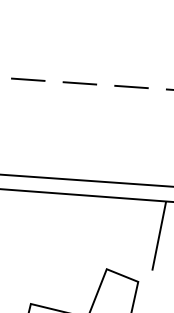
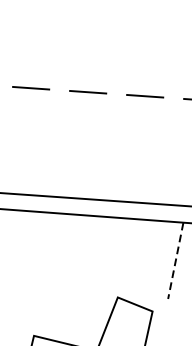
line: (159, 236) -> (176, 261), solid -> dashed

